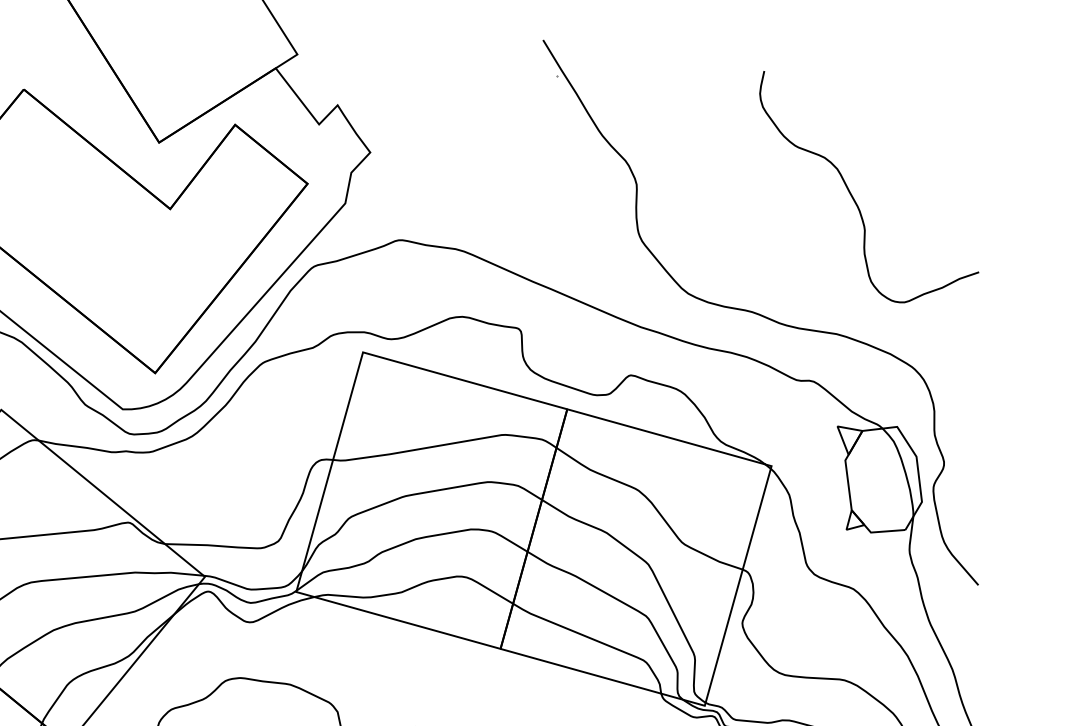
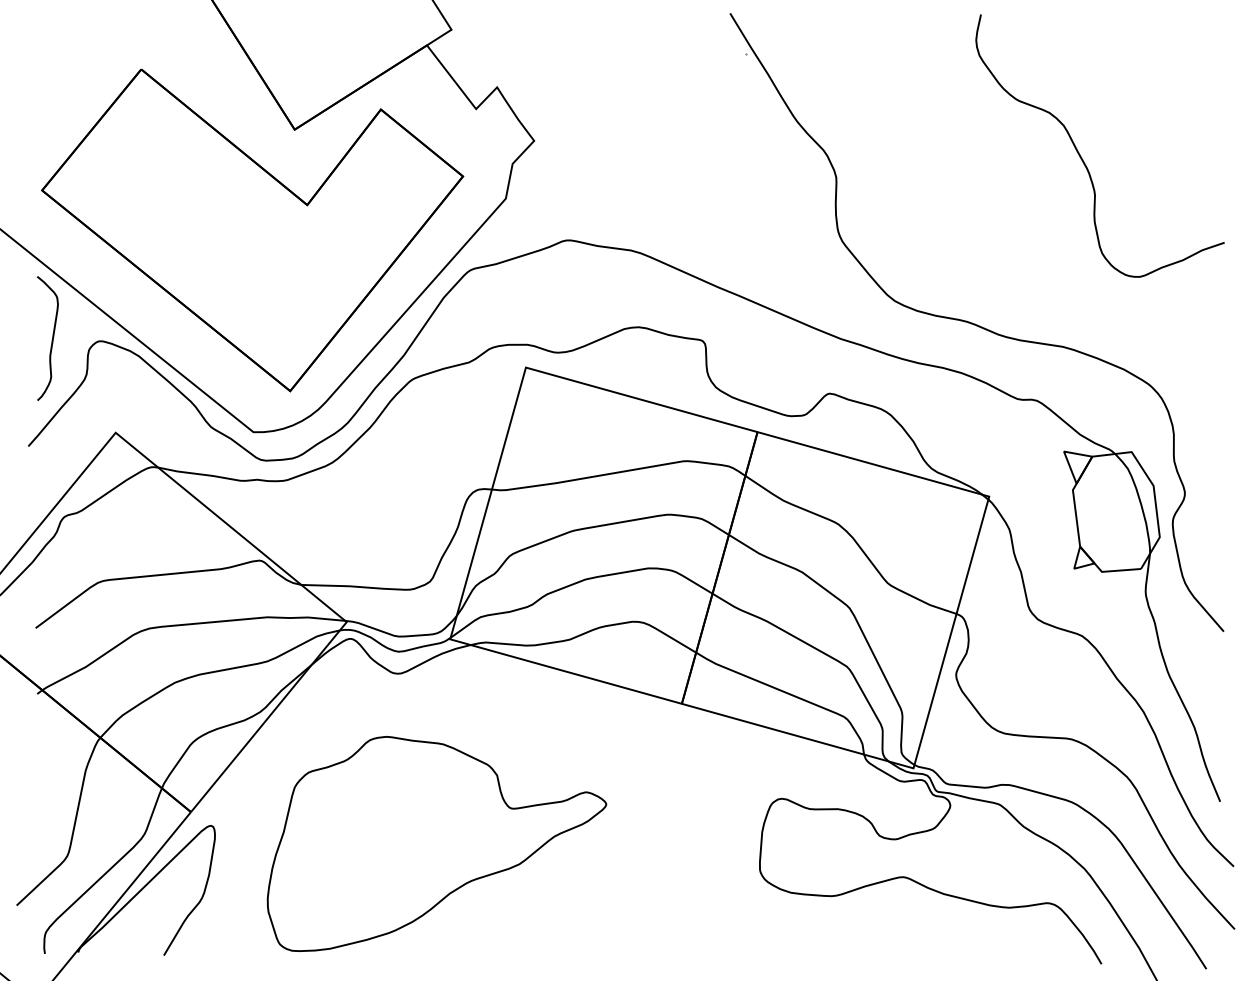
curve: (852, 194) -> (1080, 154), moved

